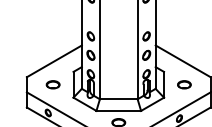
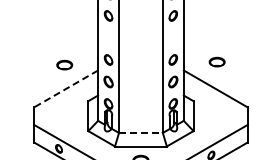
line: (54, 60) -> (66, 88), solid -> dashed
part: (52, 84) -> (64, 64), moved
part: (183, 84) -> (216, 61), moved
line: (118, 98) -> (140, 132), solid -> dashed

